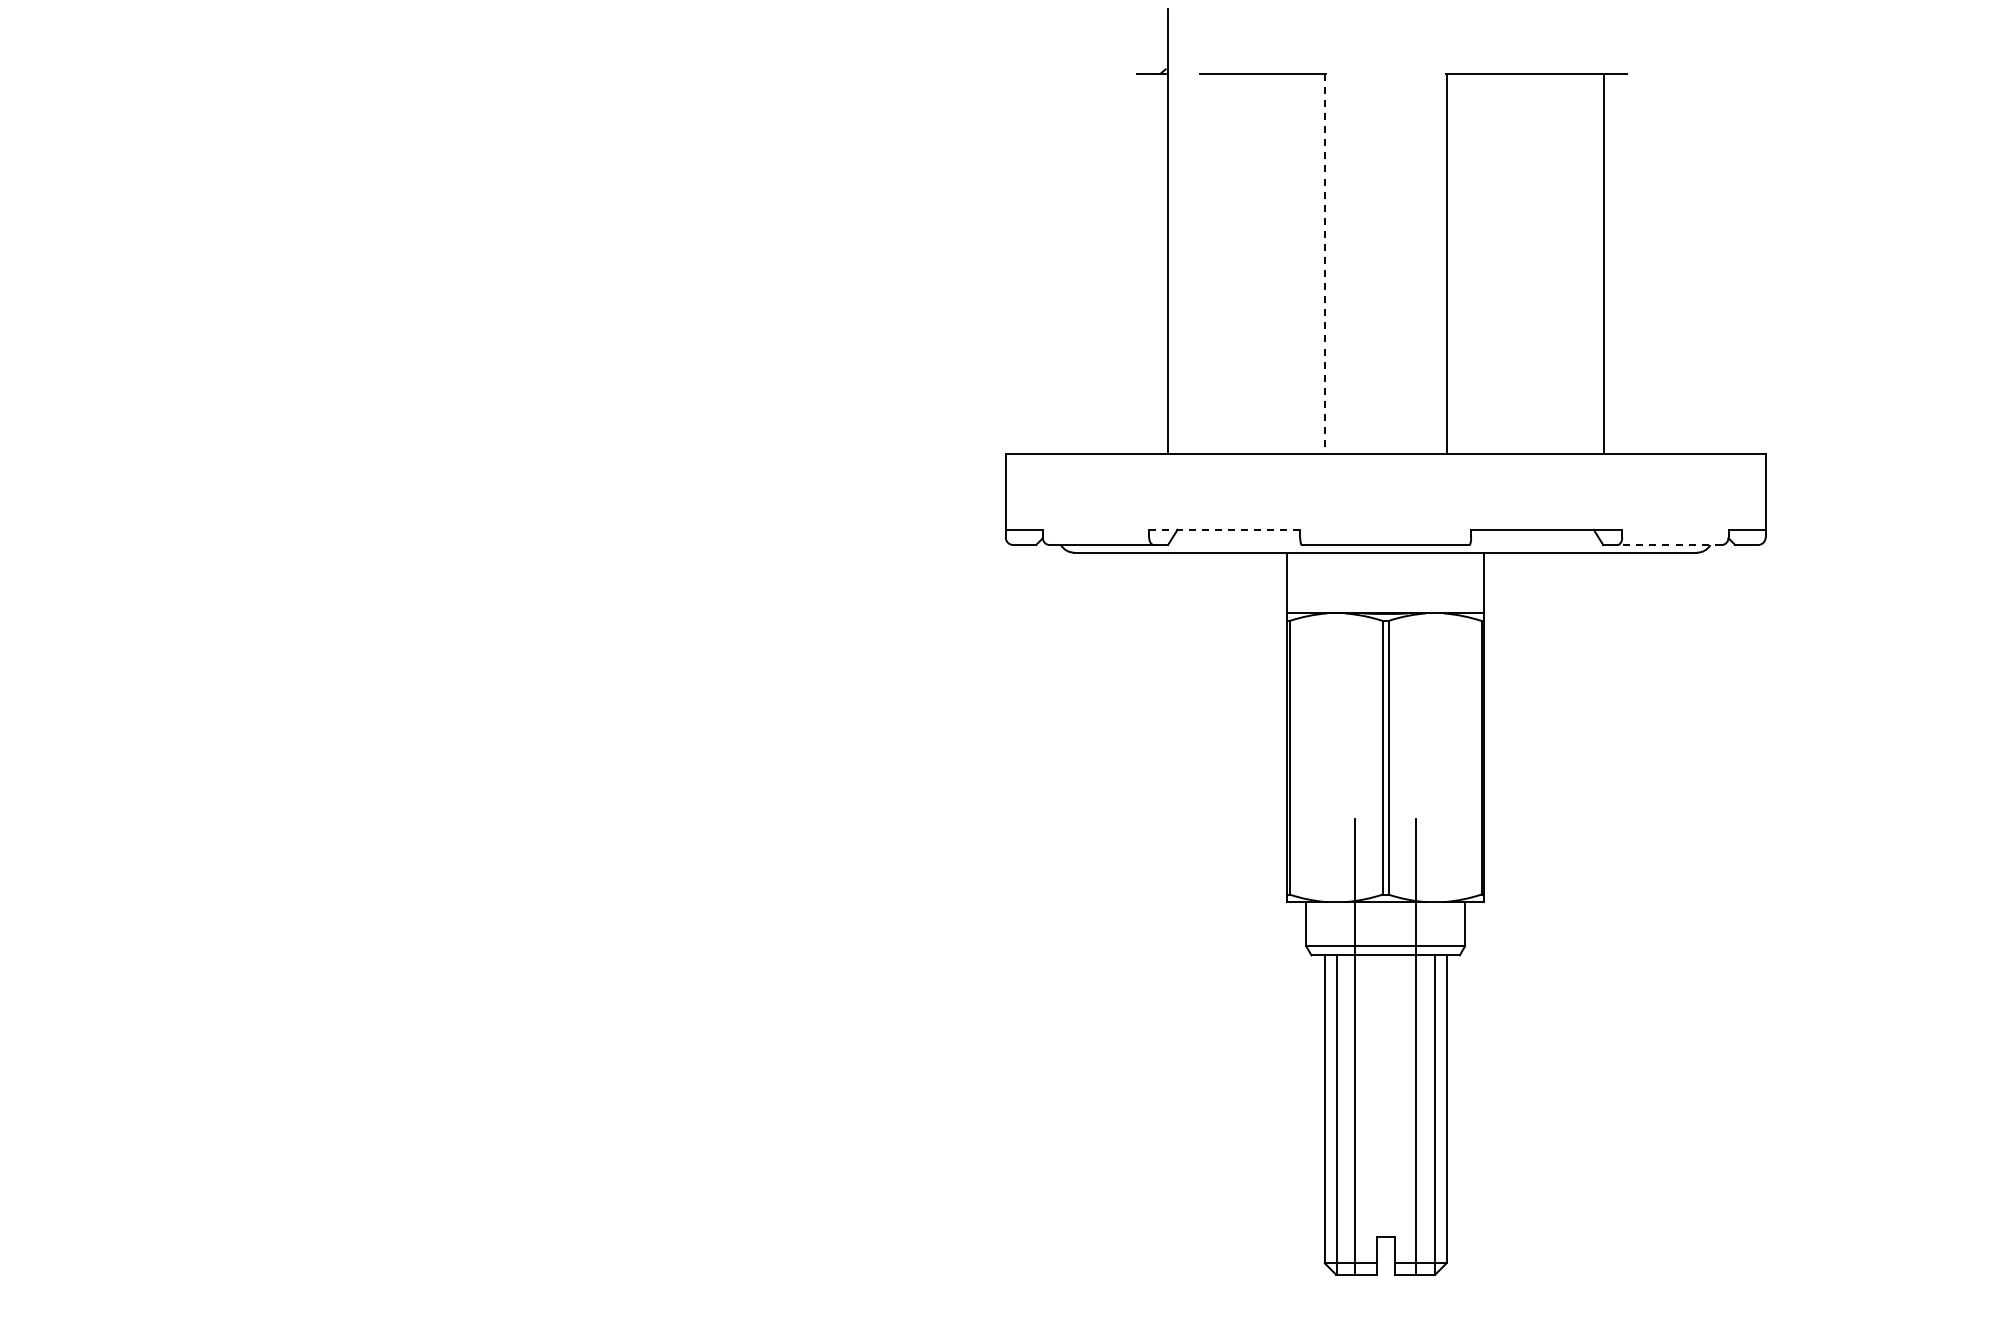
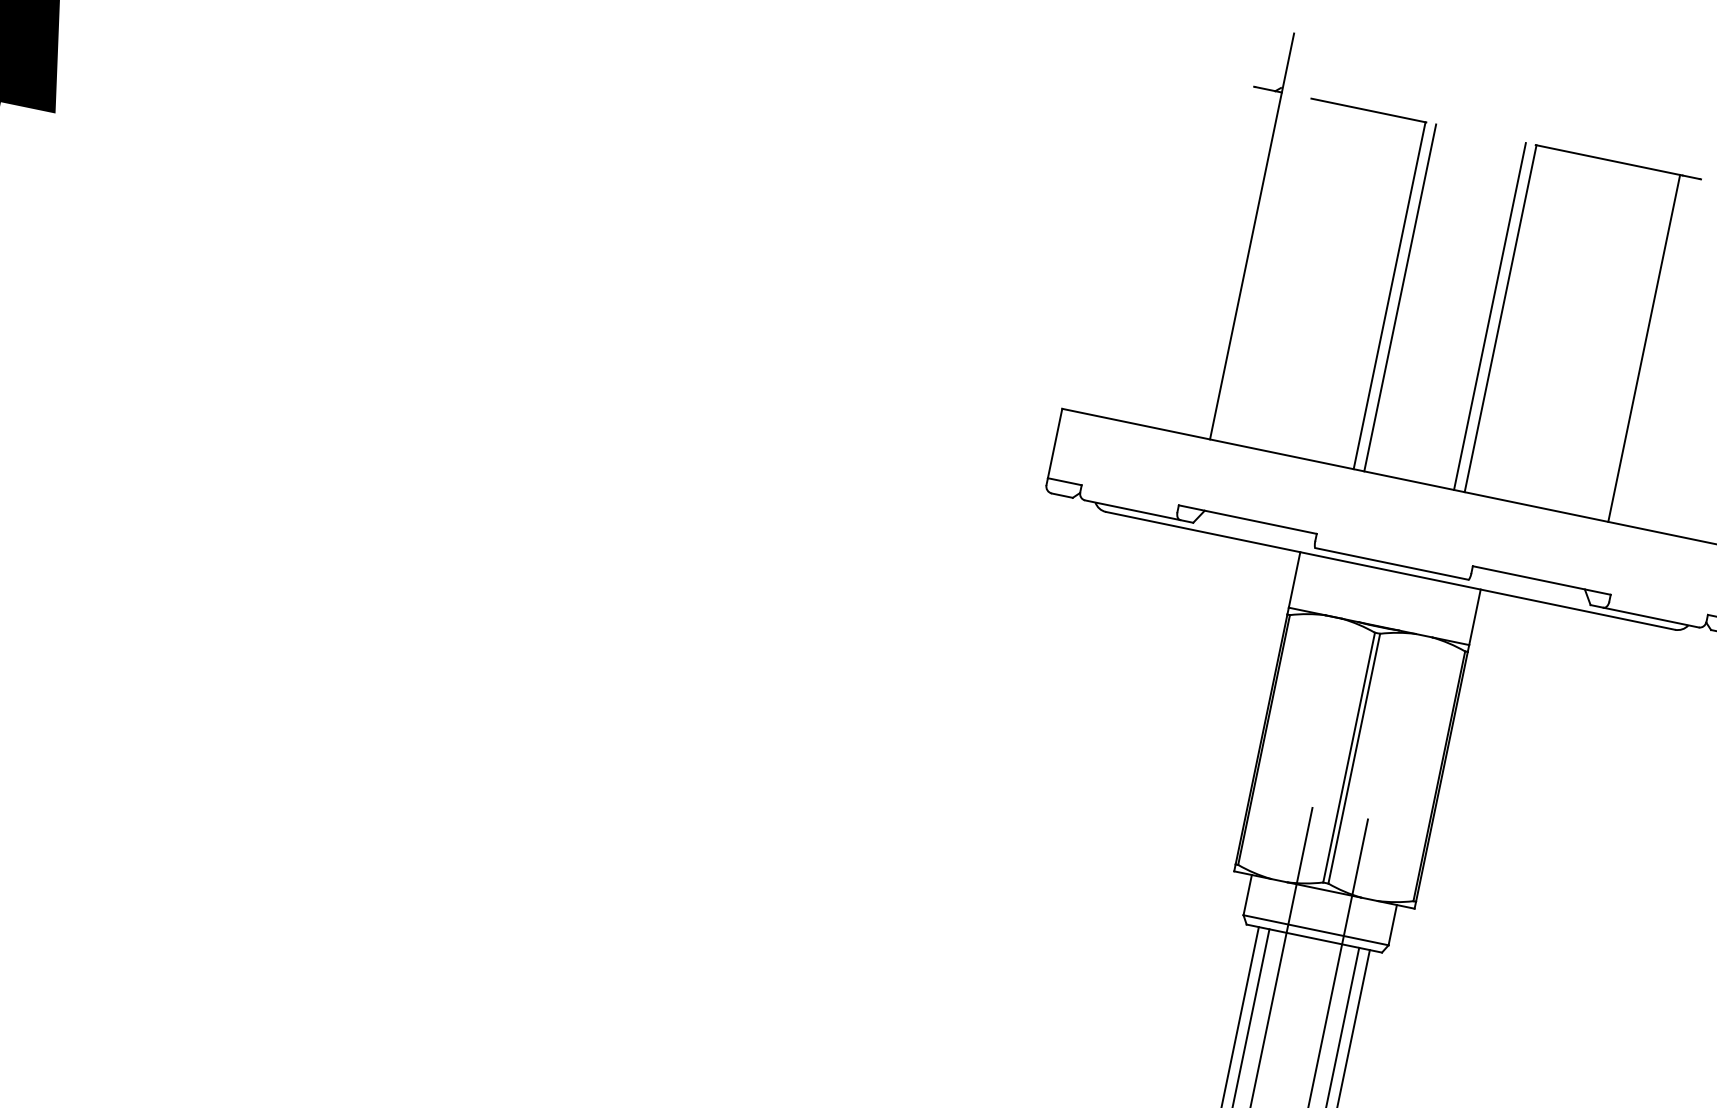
line: (1324, 263) -> (1389, 295), dashed -> solid
line: (1336, 263) -> (1400, 297), added
line: (1434, 263) -> (1489, 316), added
line: (1224, 529) -> (1247, 519), dashed -> solid
line: (1669, 545) -> (1650, 618), dashed -> solid

